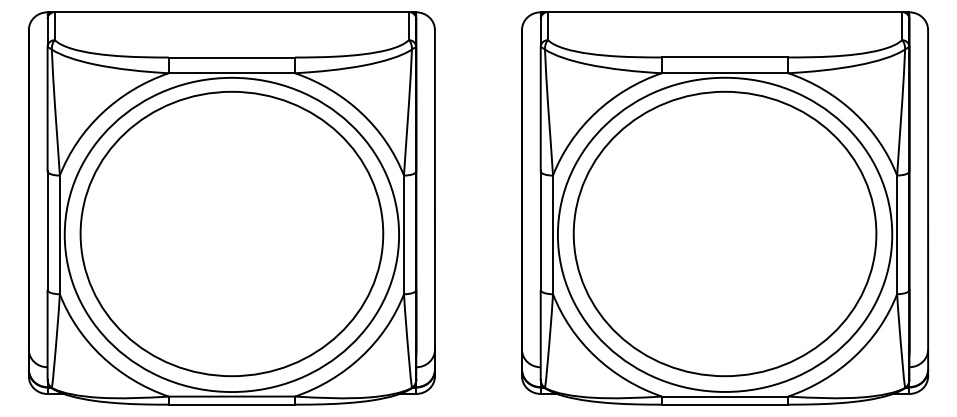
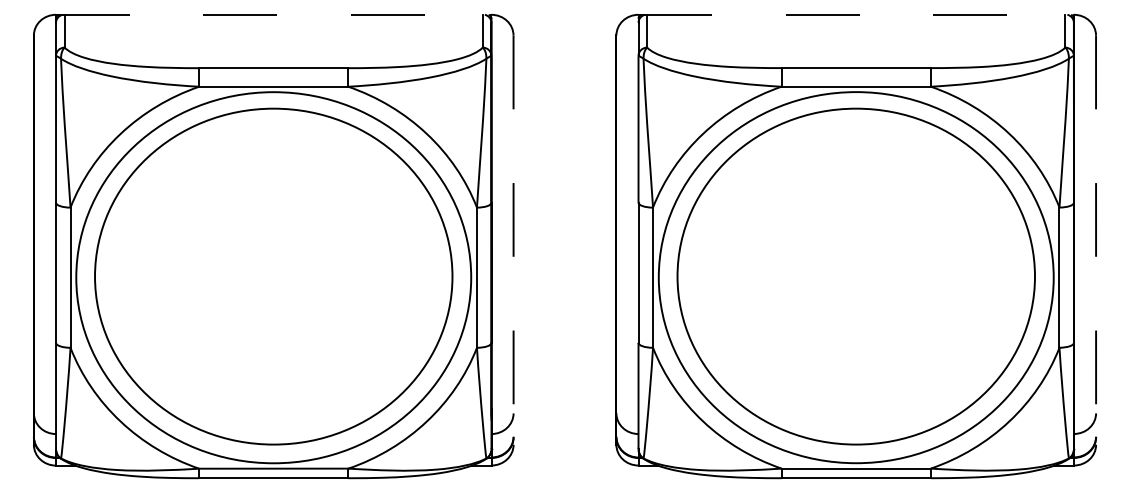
line: (231, 12) -> (273, 14), solid -> dashed
line: (725, 12) -> (856, 14), solid -> dashed
line: (434, 203) -> (513, 240), solid -> dashed
line: (928, 203) -> (1096, 240), solid -> dashed

